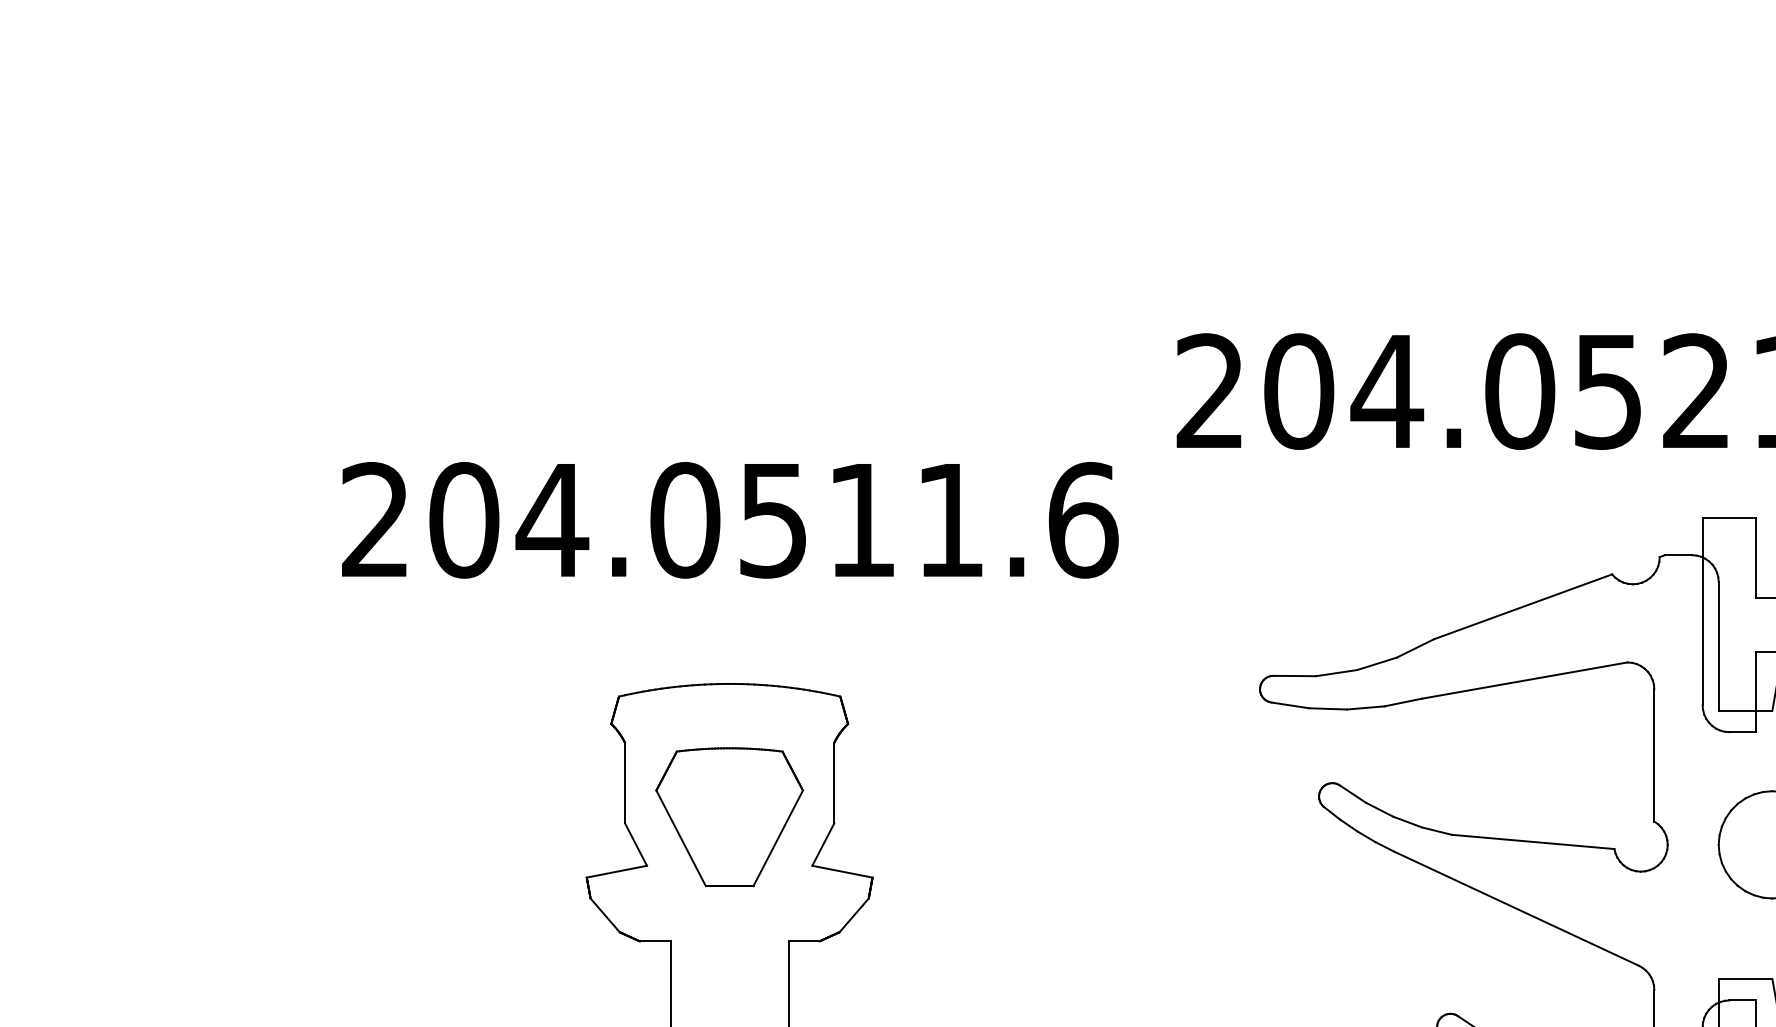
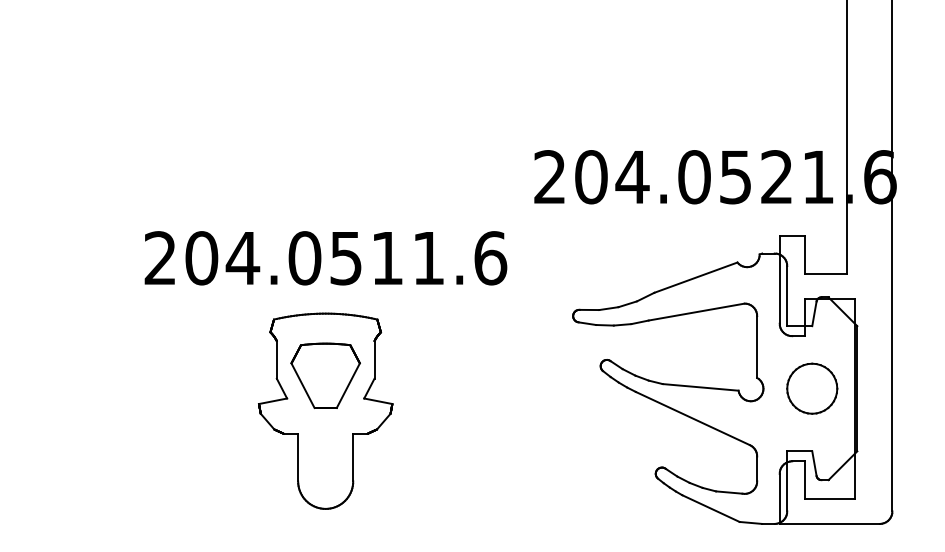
text: (729, 520) -> (325, 258), moved

